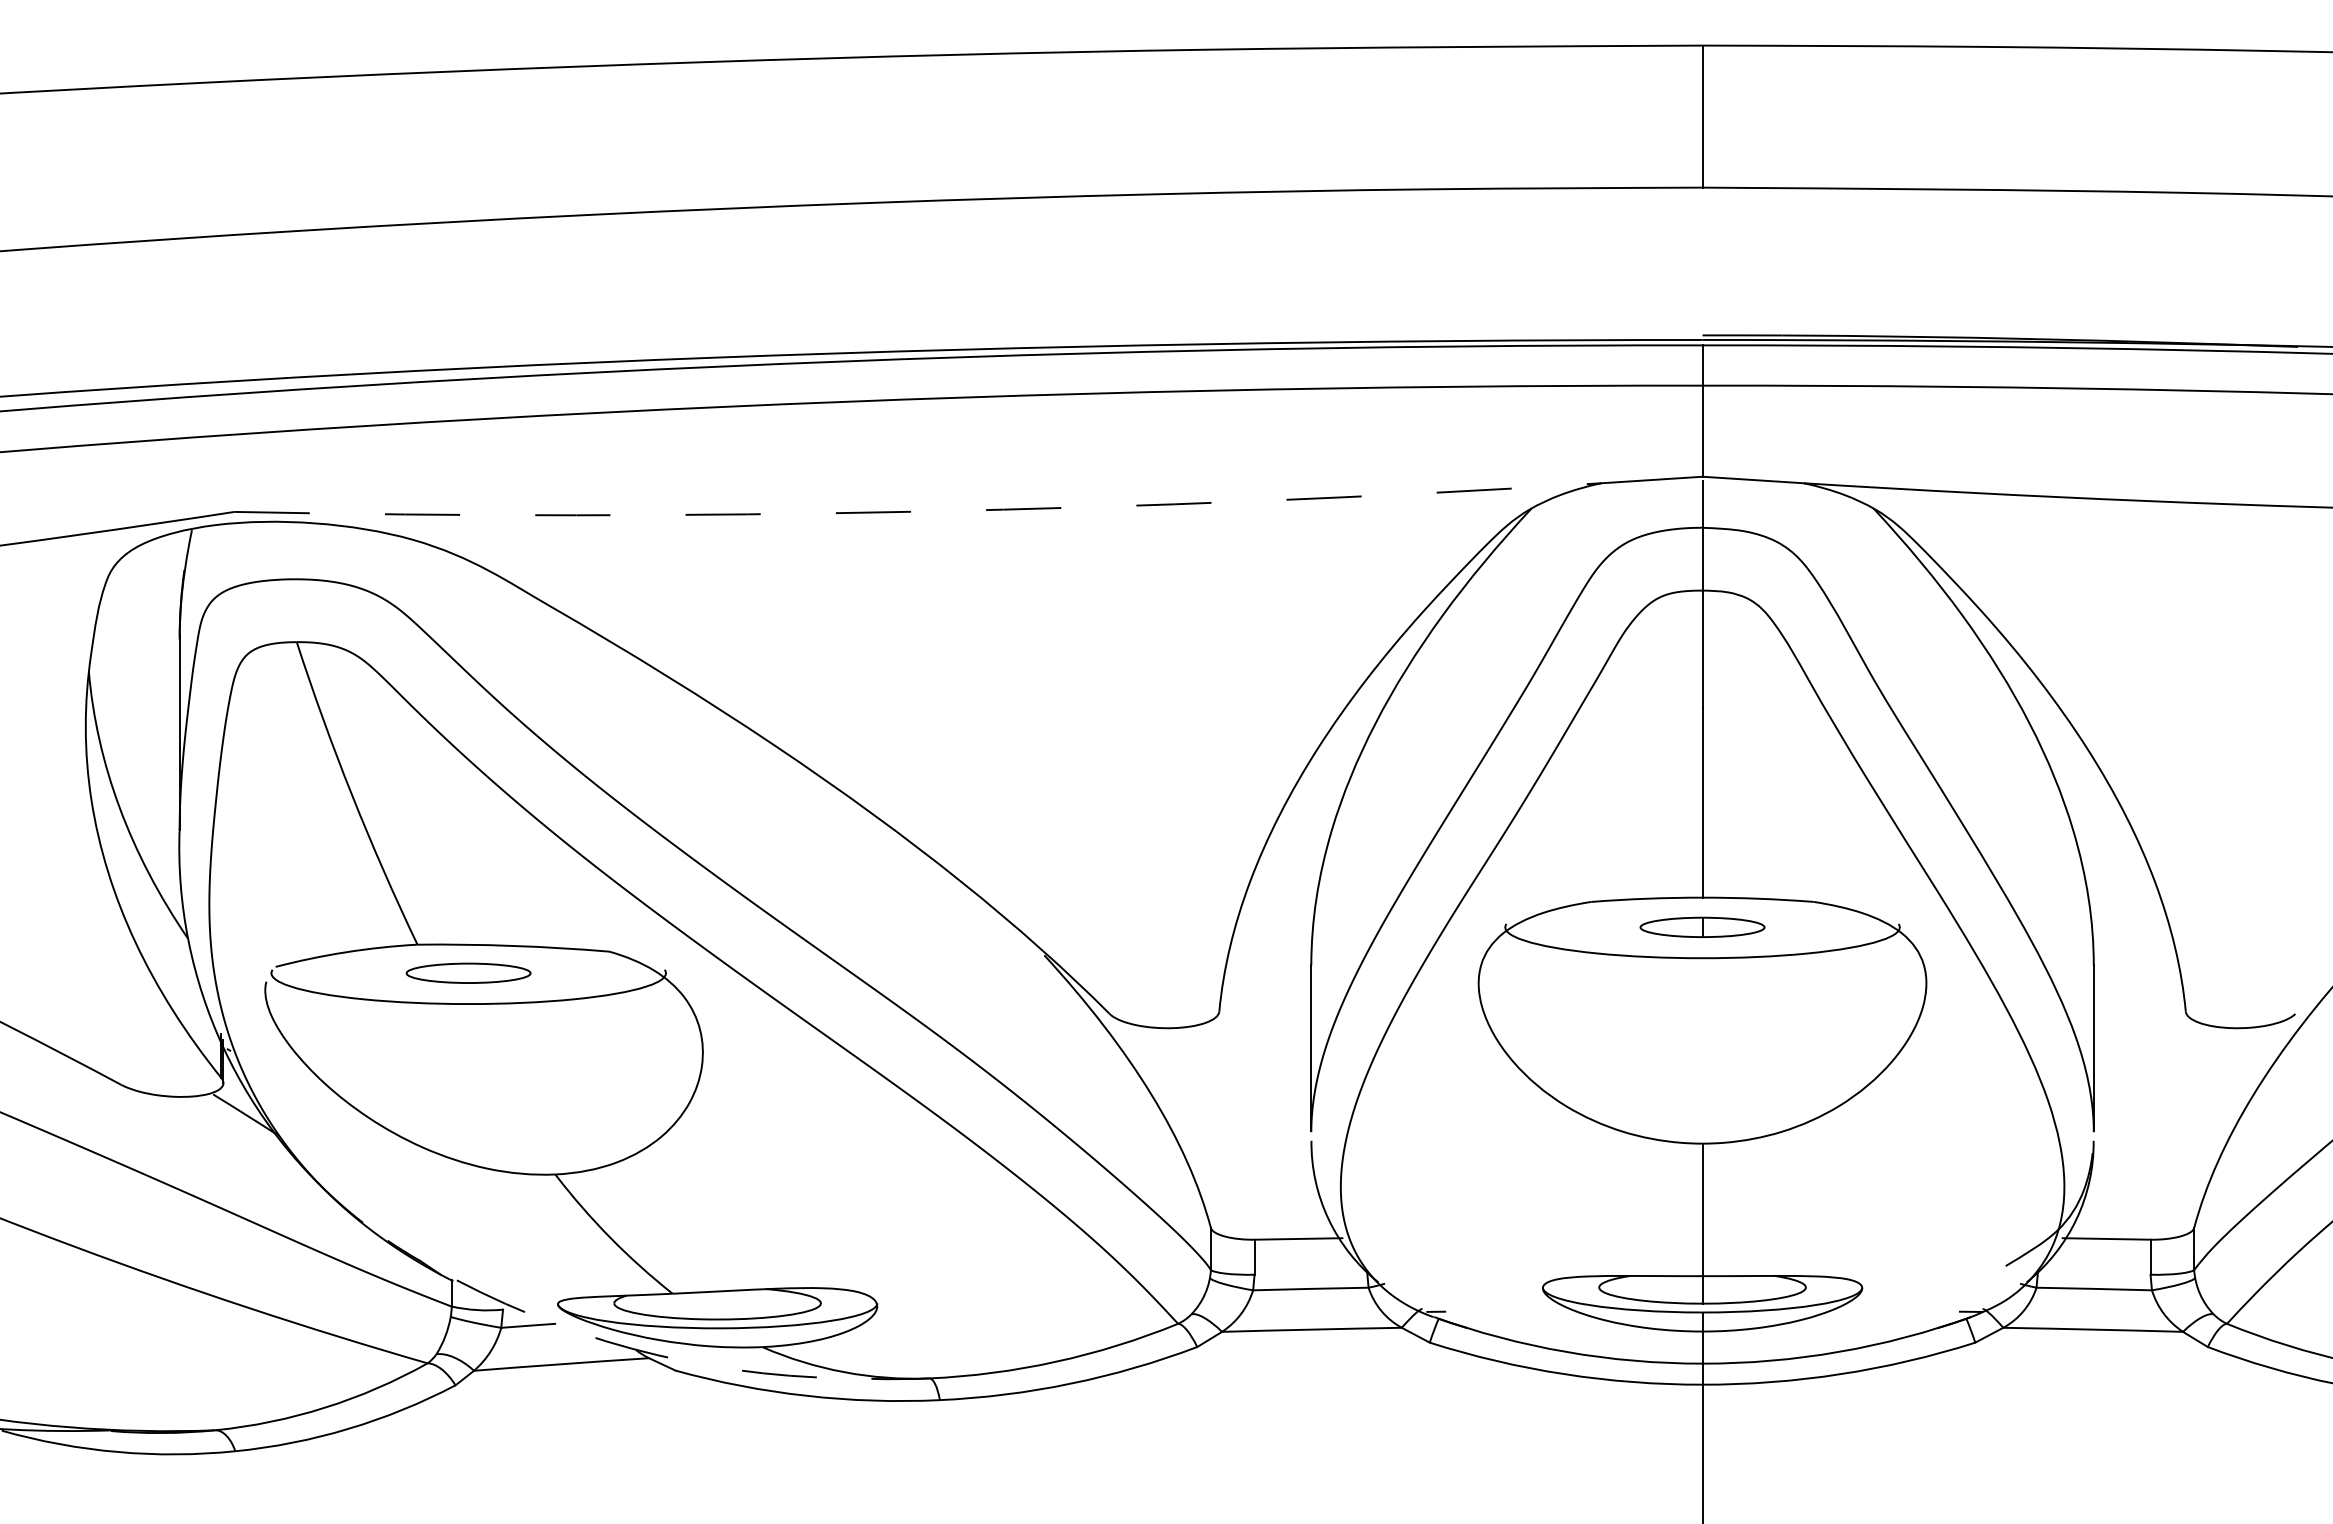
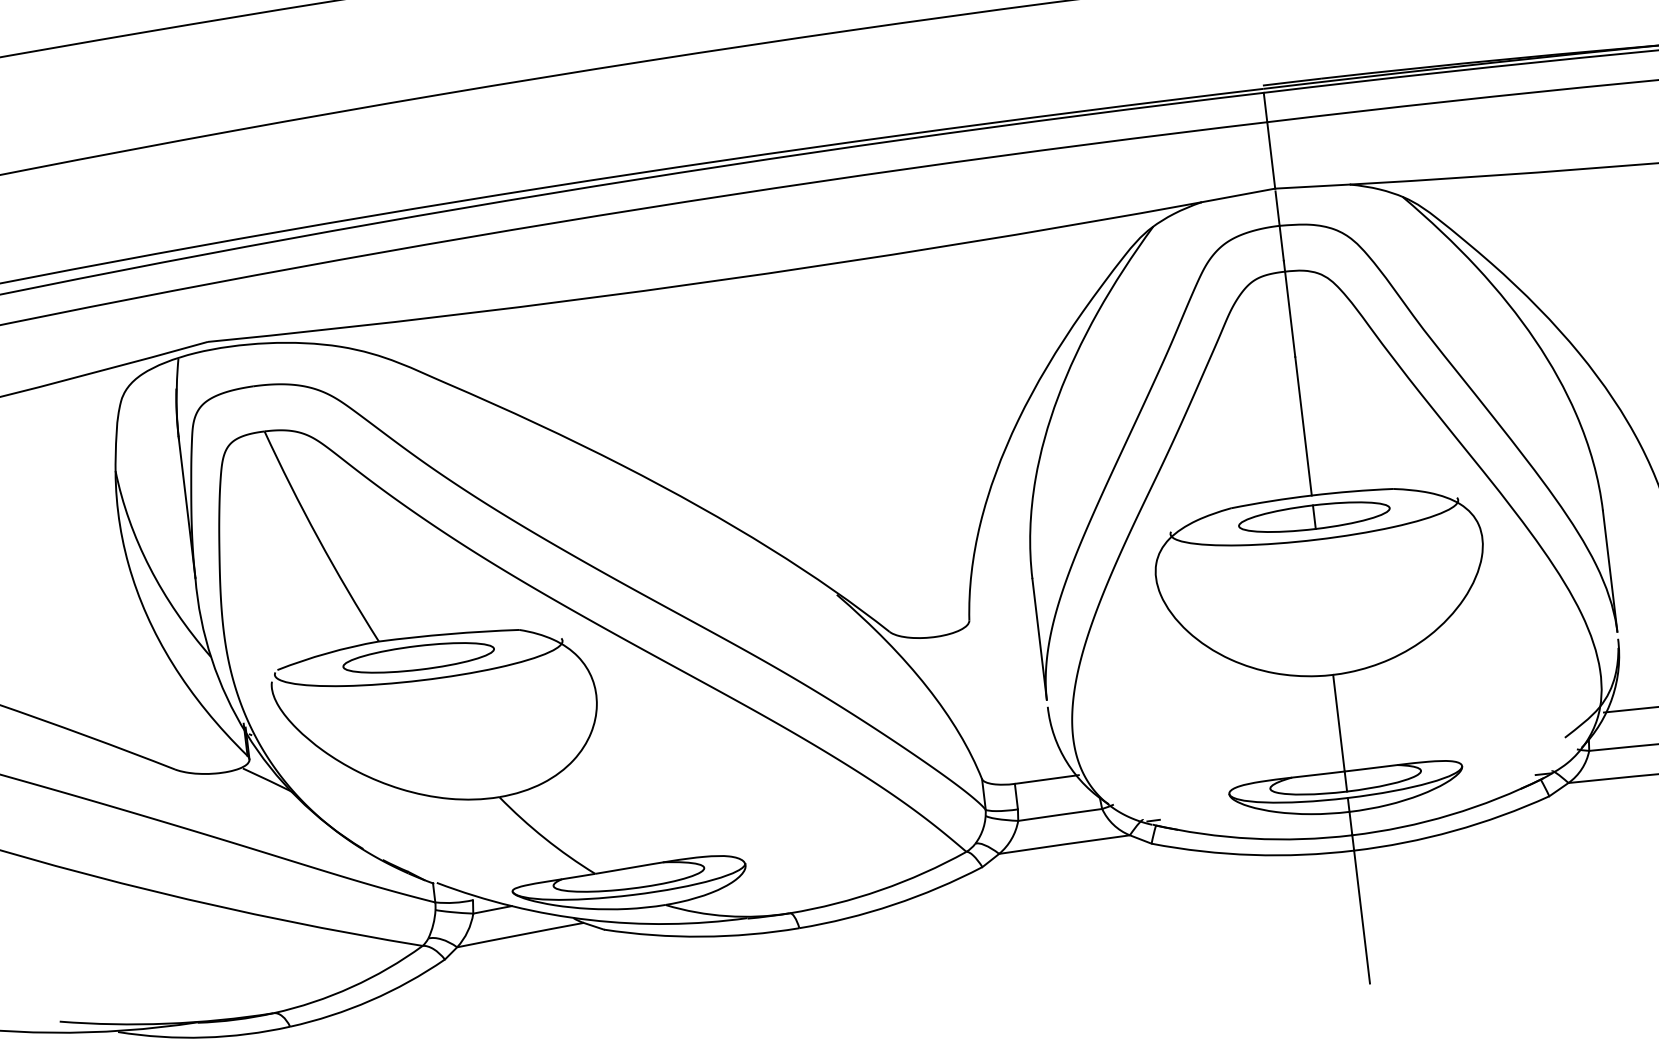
arc: (918, 511) -> (706, 282), dashed -> solid
part: (1702, 927) -> (1314, 517), size x1.67
part: (468, 973) -> (418, 658), size x1.67
arc: (657, 1355) -> (589, 920), dashed -> solid

